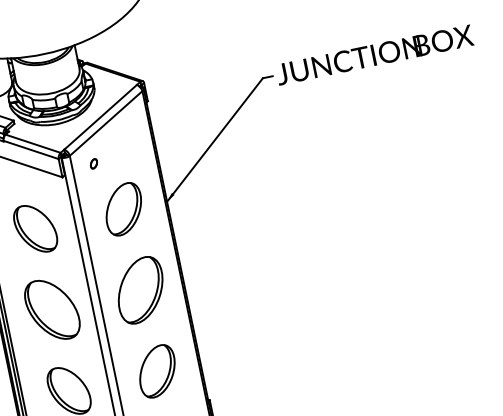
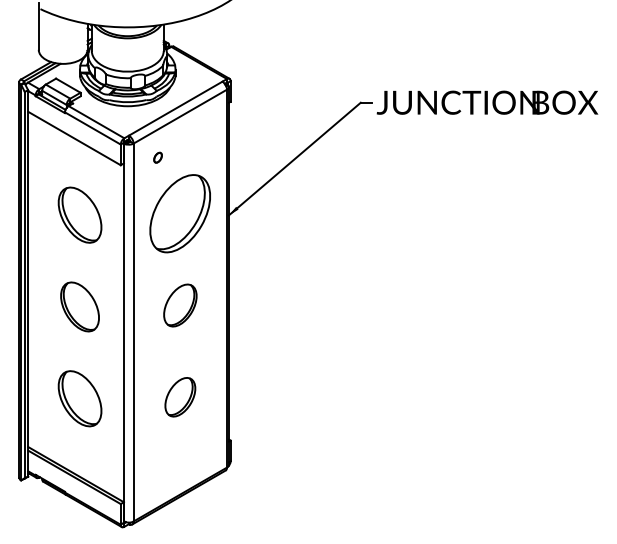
part: (123, 209) -> (180, 213), size x1.4
part: (140, 290) -> (180, 305), size x0.6
part: (51, 309) -> (79, 306), size x0.7
part: (157, 370) -> (180, 396), size x0.7

